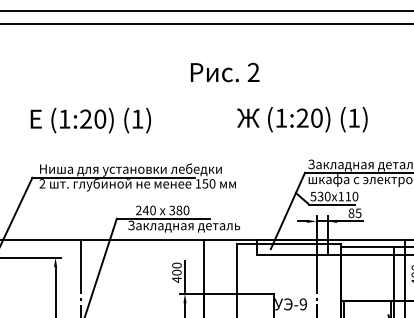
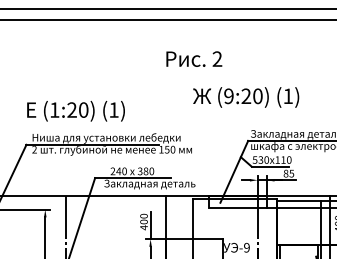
text: (225, 71) -> (194, 58), moved
text: (280, 118) -> (228, 96), (1:20) -> (9:20)
text: (90, 120) -> (75, 111), moved

